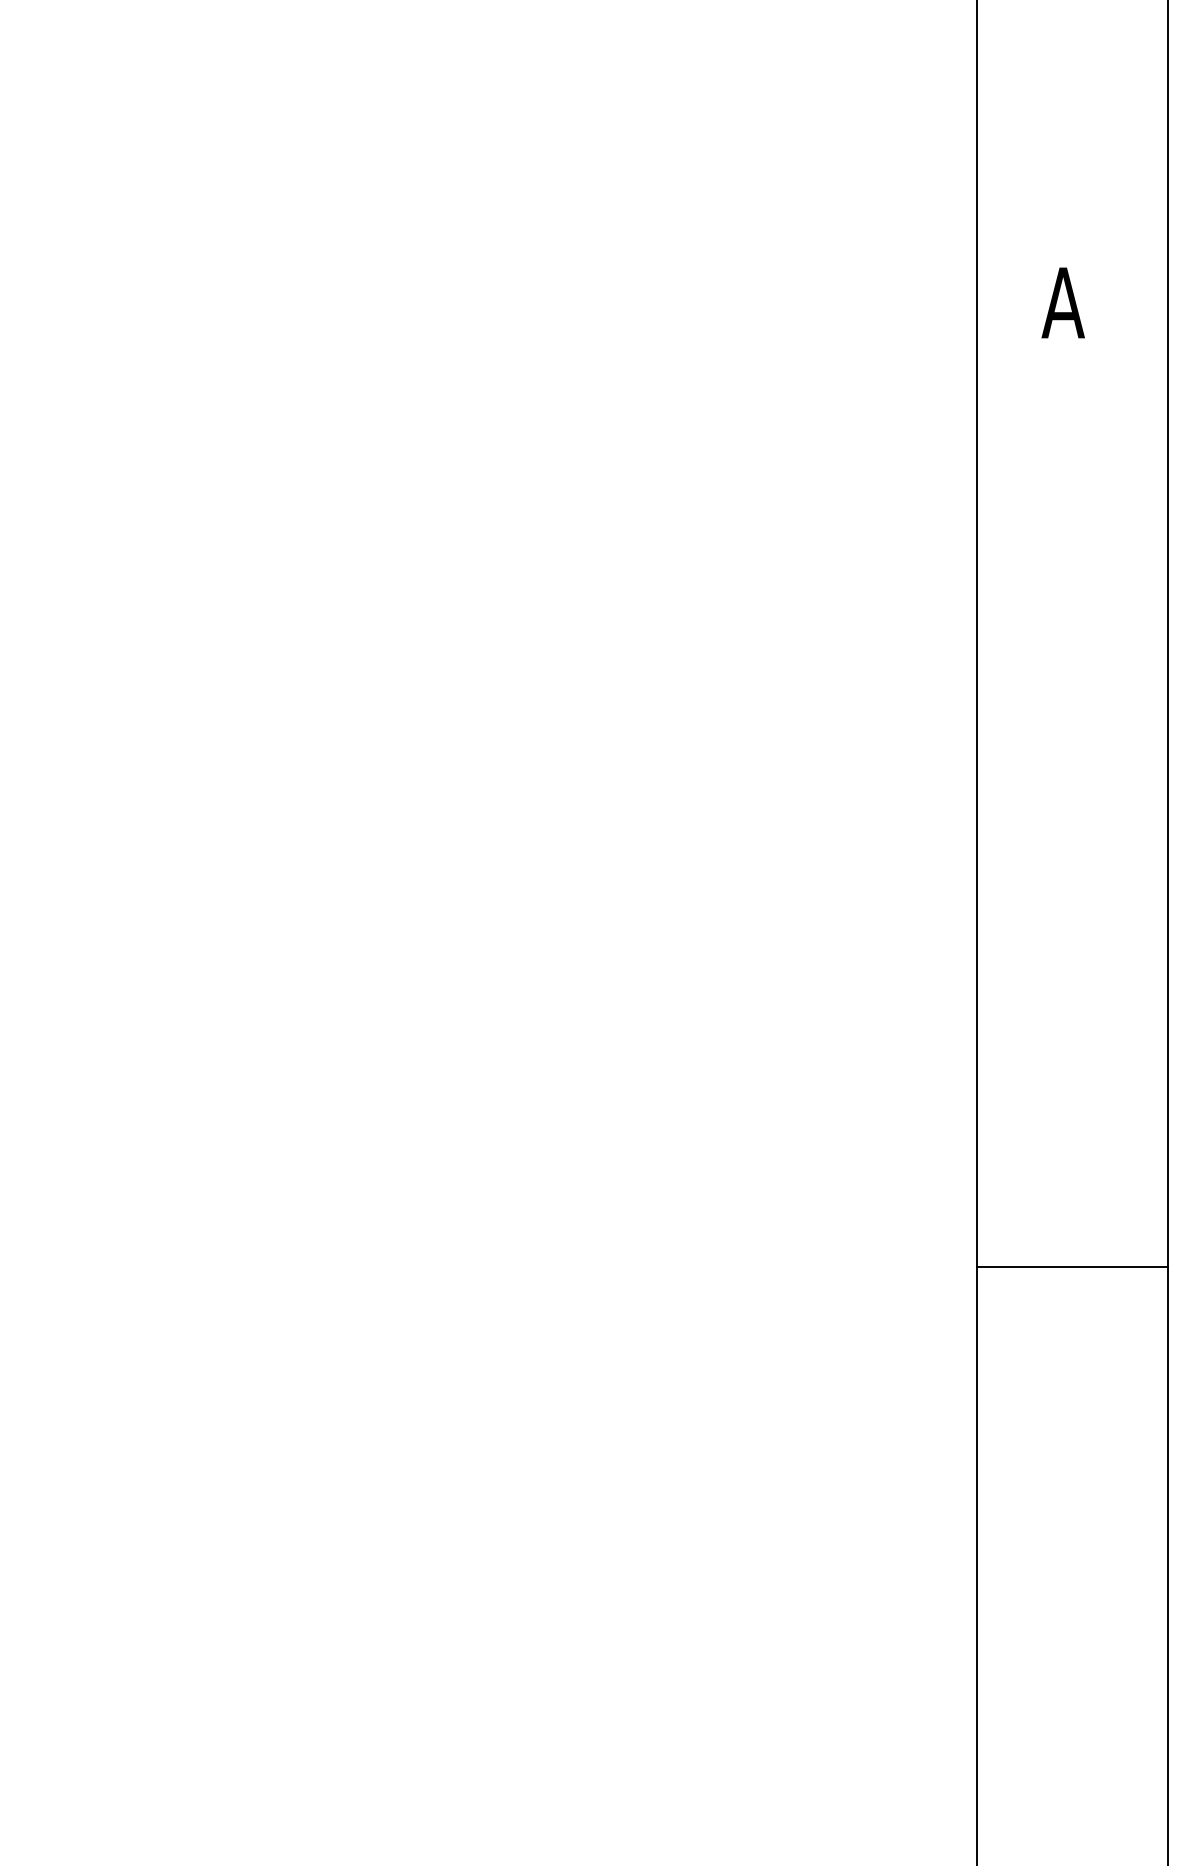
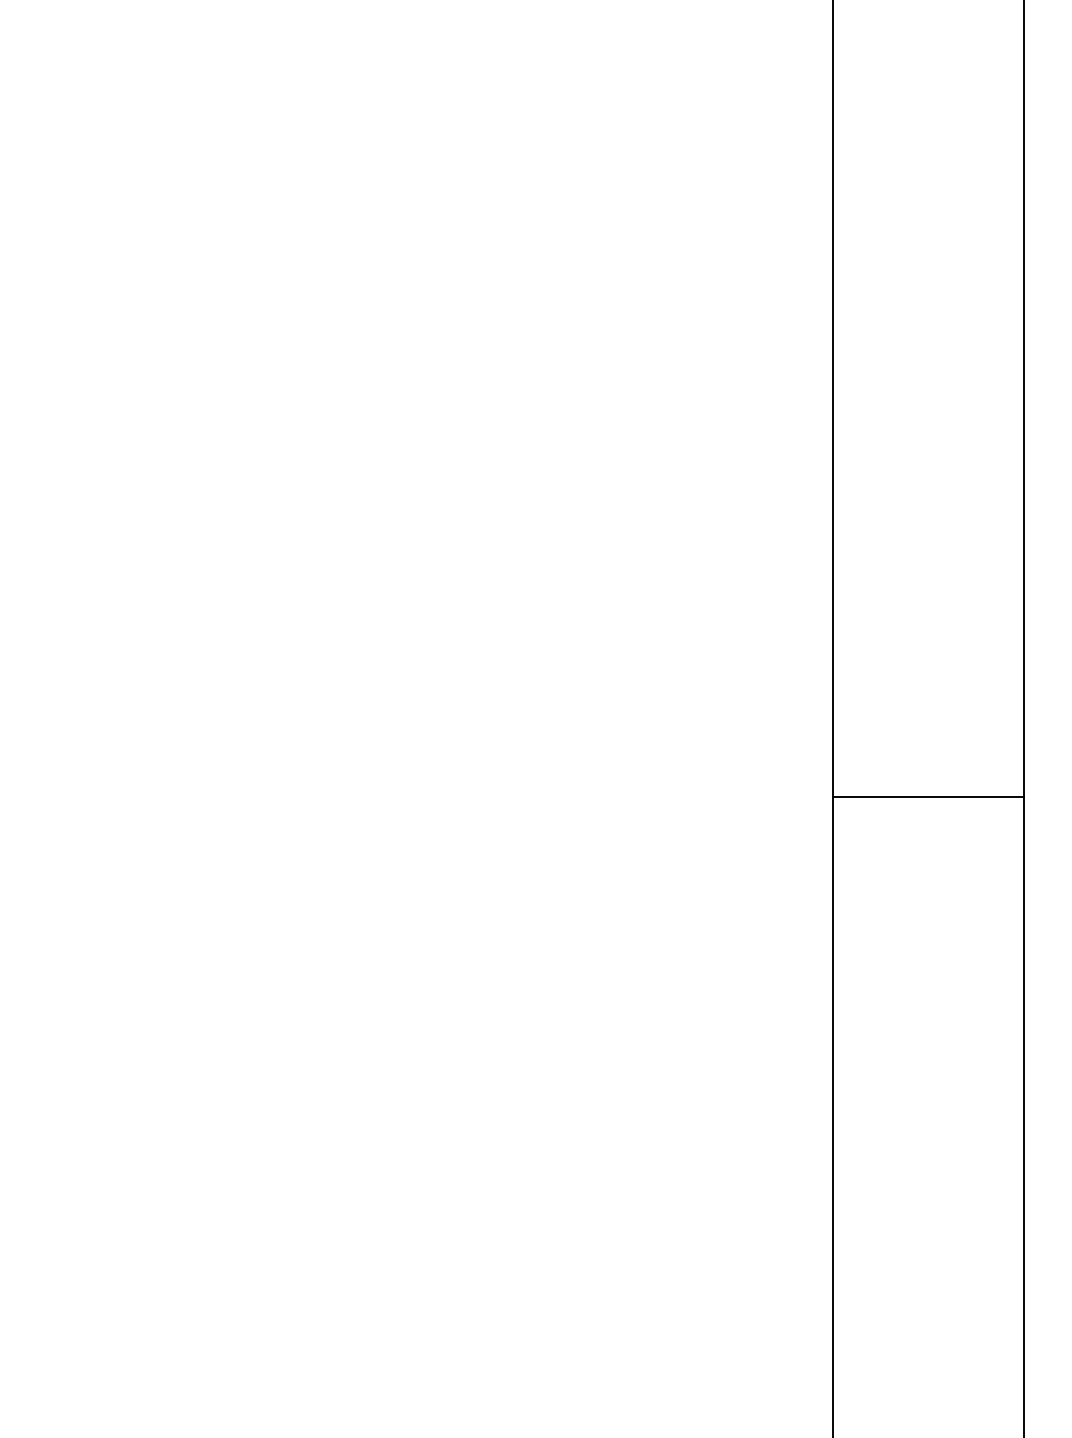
line: (1072, 1266) -> (928, 796), moved

